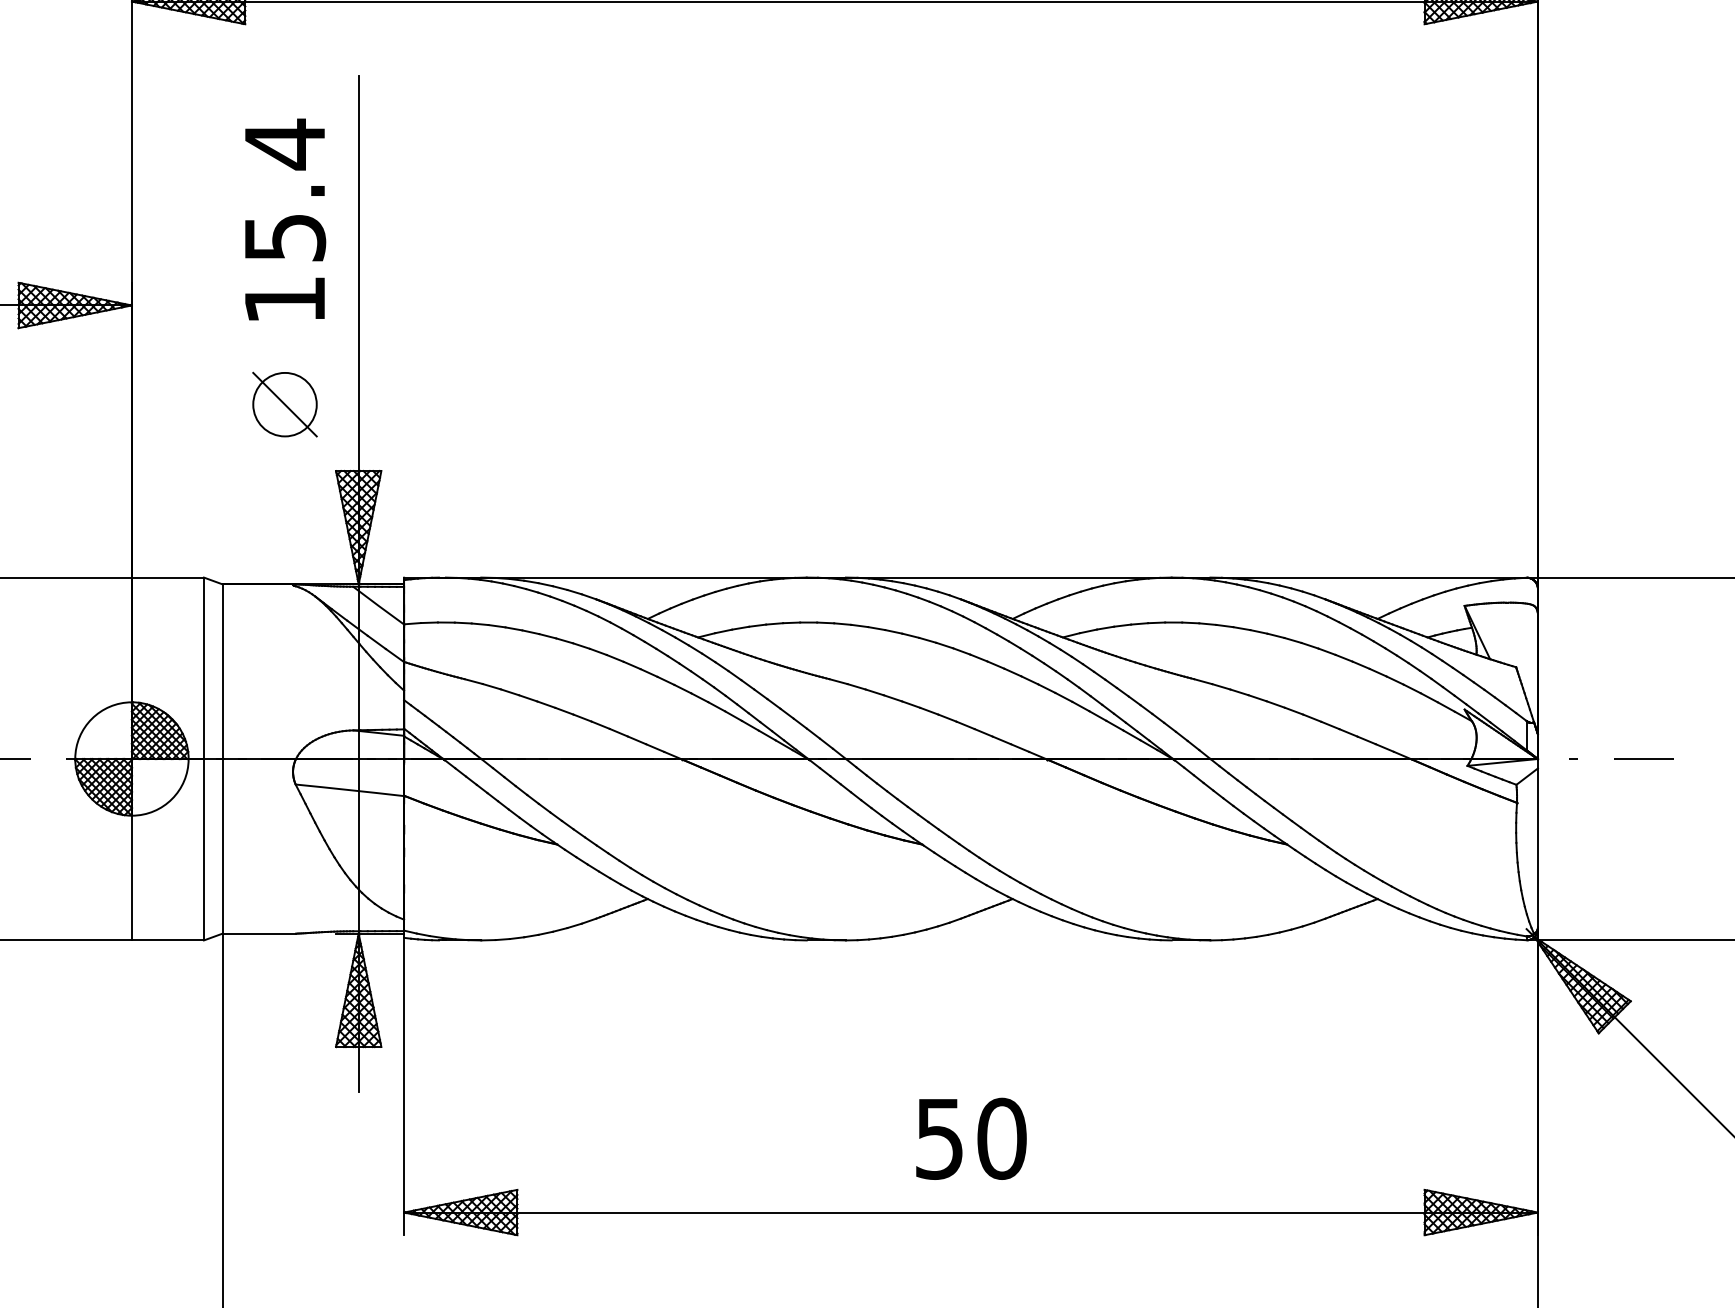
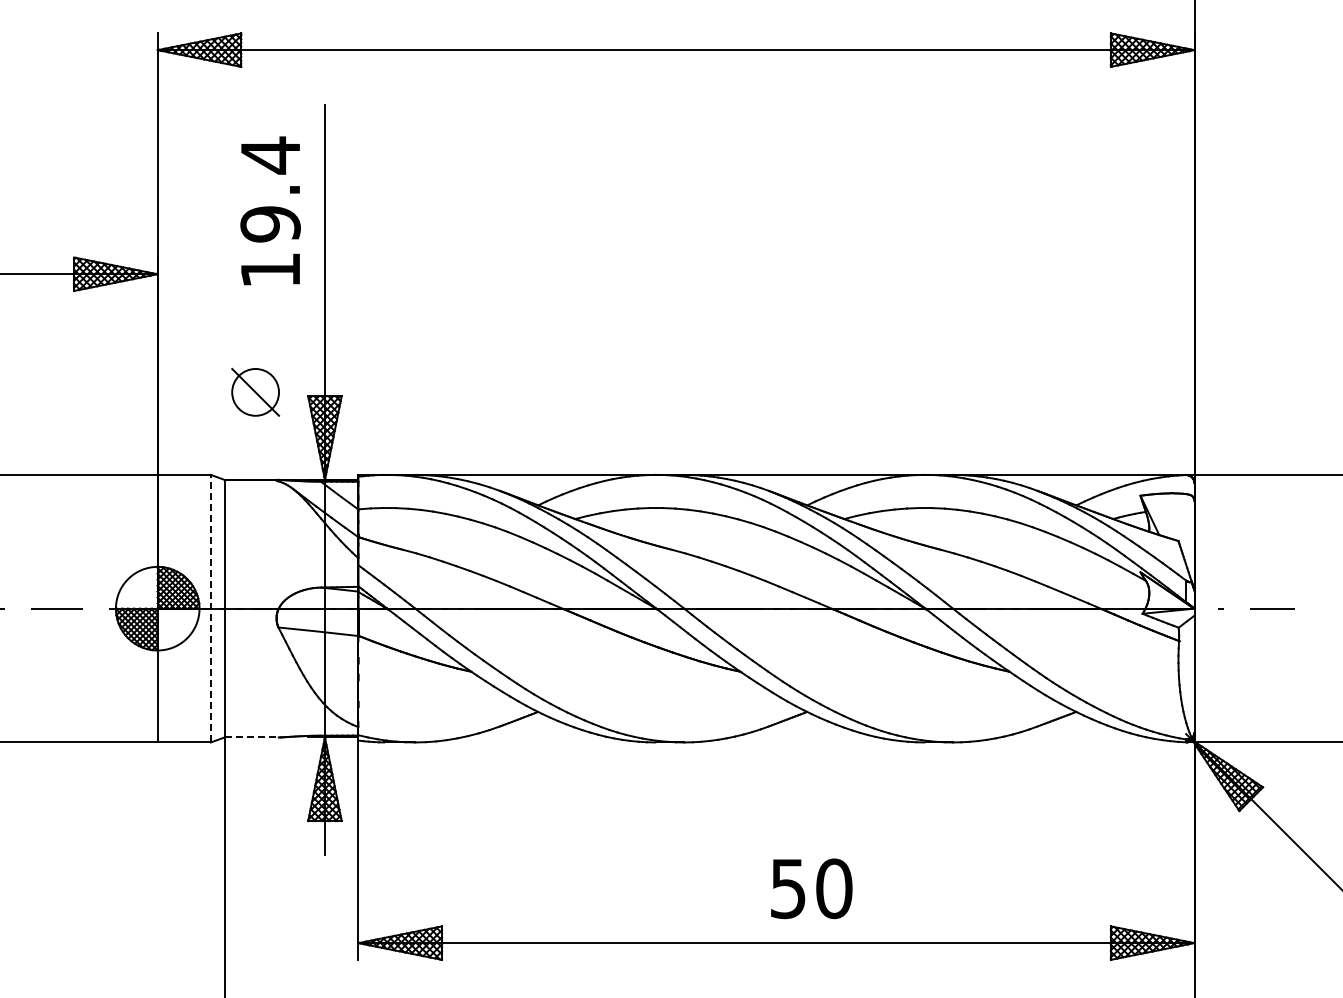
text: (284, 238) -> (270, 224), 15.4 -> 19.4
part: (284, 403) -> (255, 391), moved
line: (203, 758) -> (210, 608), solid -> dashed
line: (260, 933) -> (252, 737), solid -> dashed
text: (971, 1138) -> (811, 888), moved

